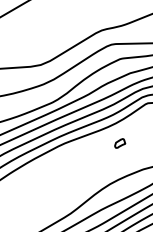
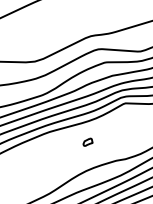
part: (119, 142) -> (87, 141), moved

